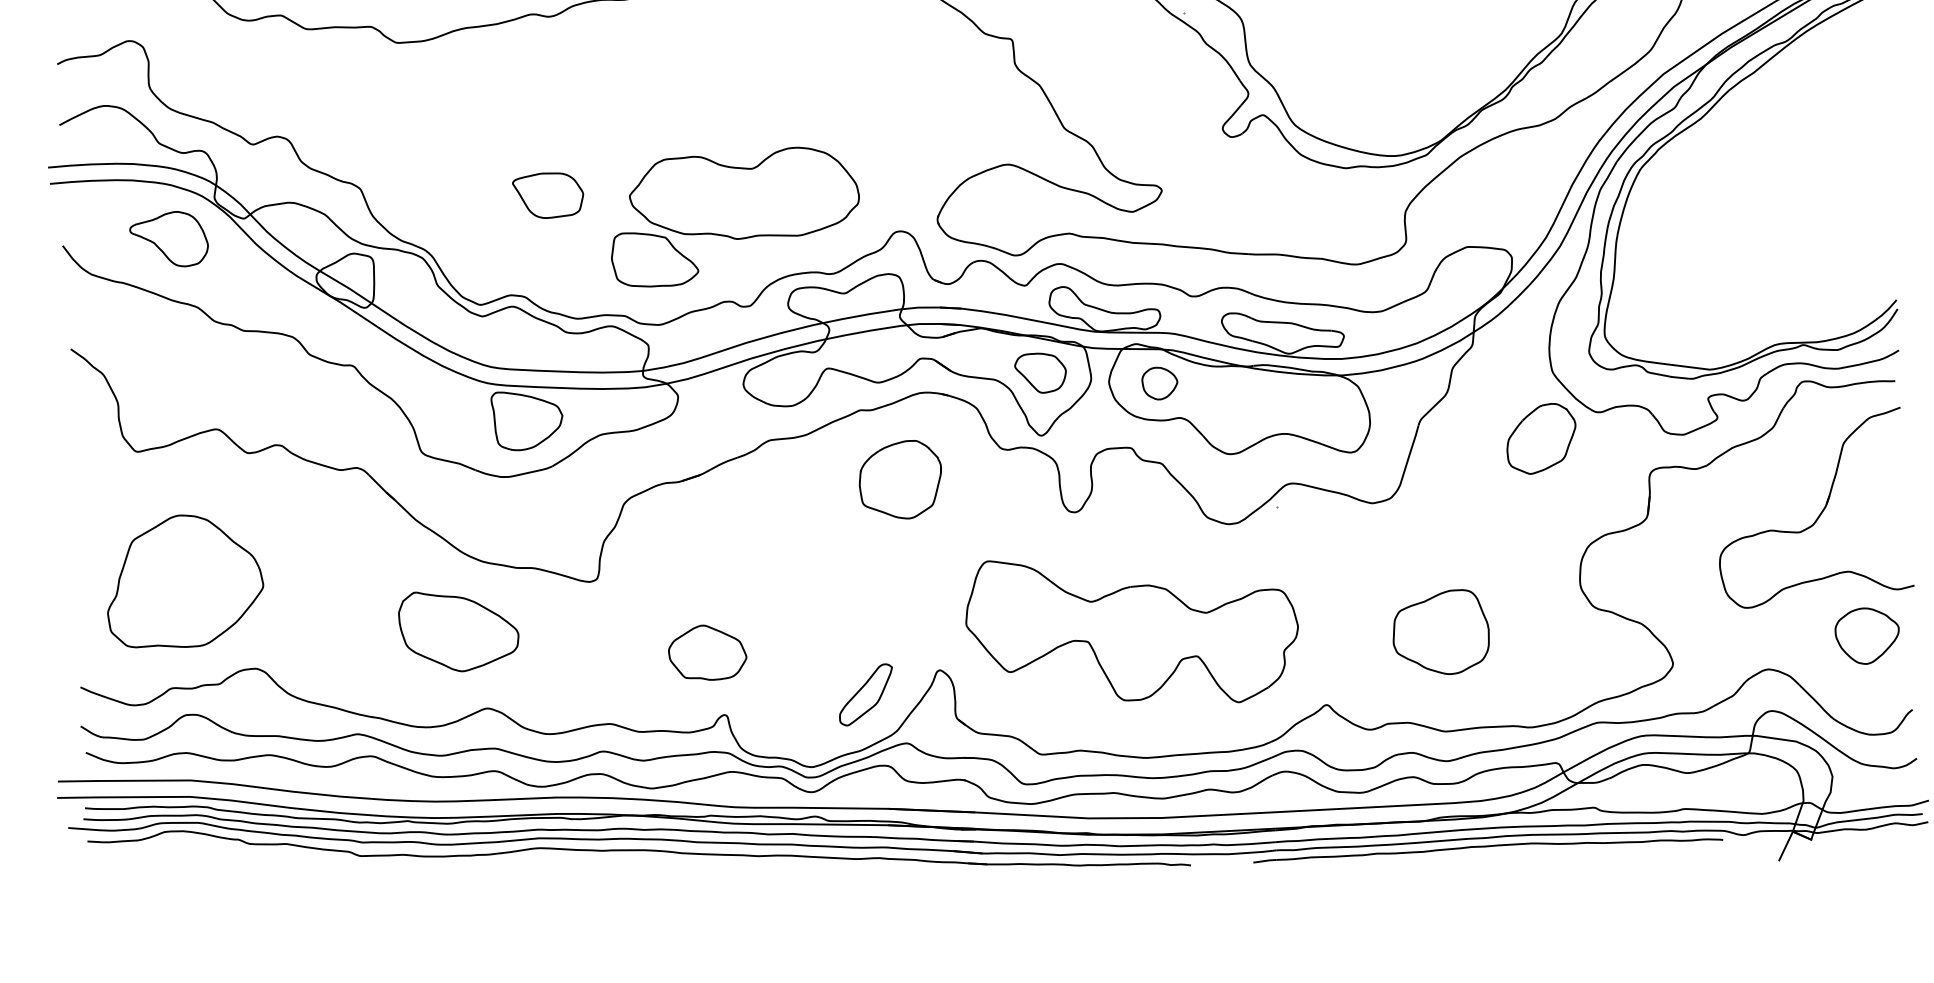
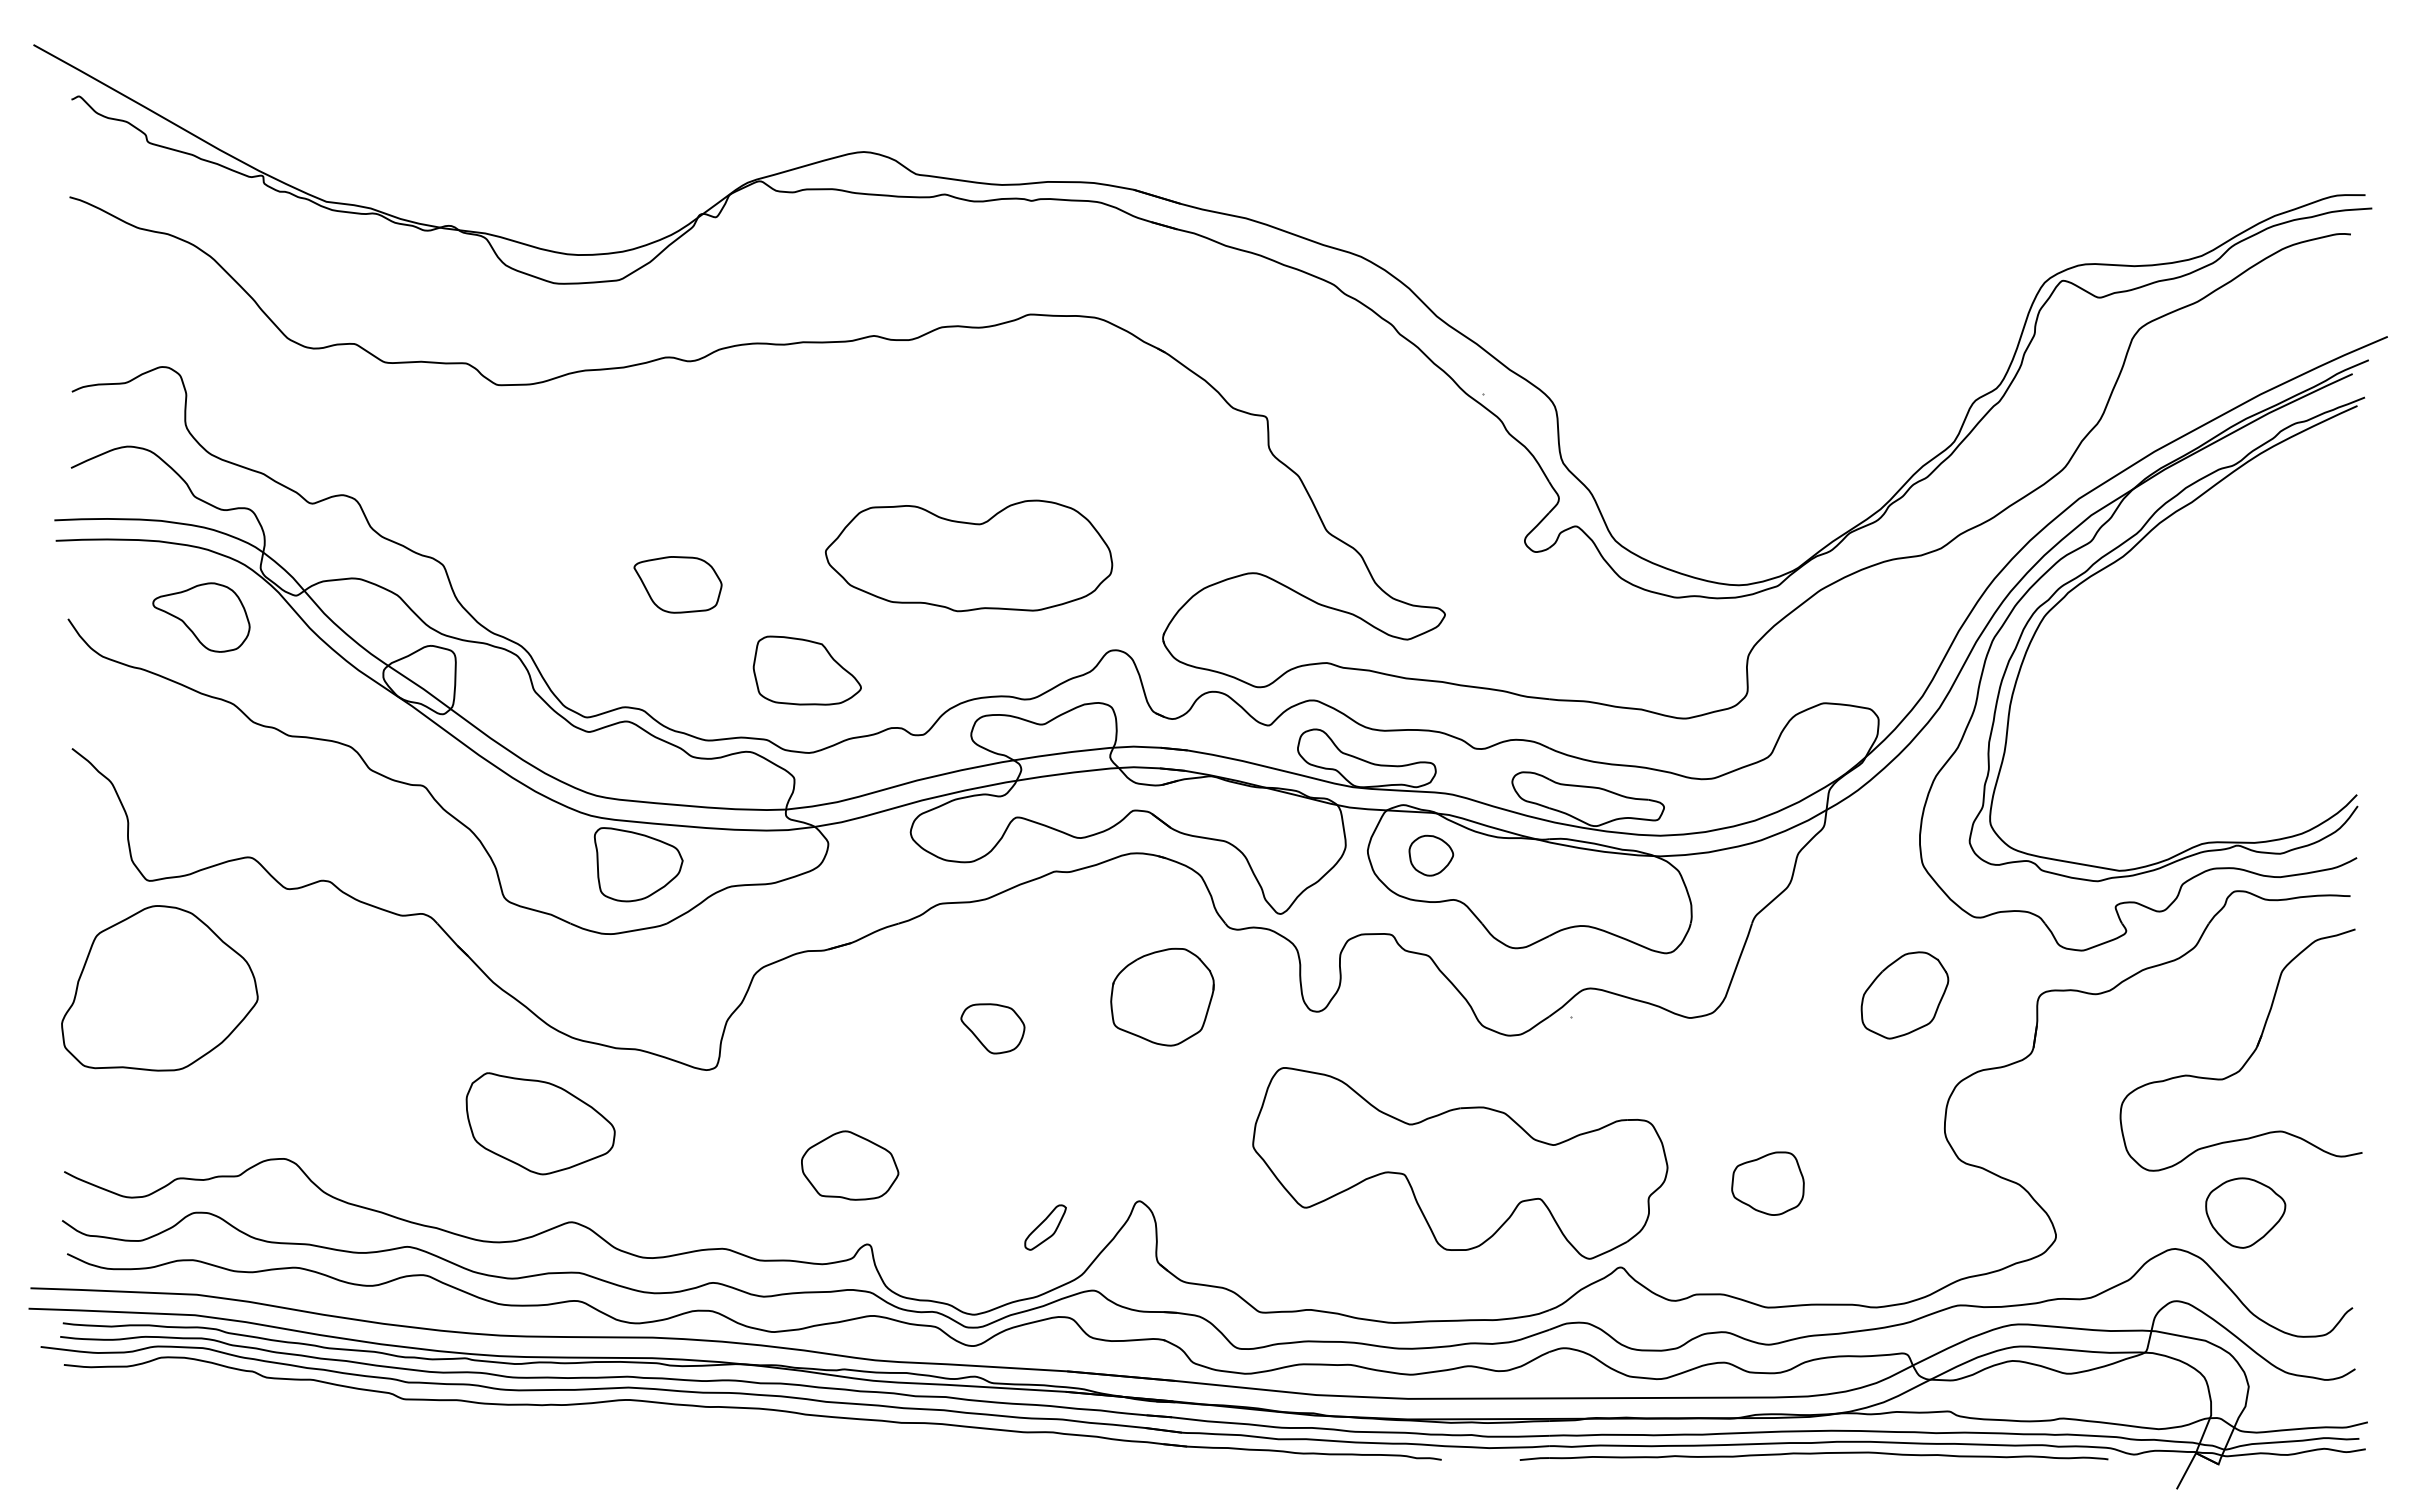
part: (744, 194) -> (969, 555), moved
part: (1040, 372) -> (992, 1028), moved
part: (1541, 438) -> (1904, 995), moved
part: (900, 479) -> (1162, 996), moved
part: (184, 581) -> (159, 988), moved
part: (1132, 631) -> (1460, 1163), moved
part: (1440, 632) -> (1767, 1183), size x0.6
part: (1867, 635) -> (2245, 1212), moved
part: (865, 694) -> (1045, 1227), size x0.6

